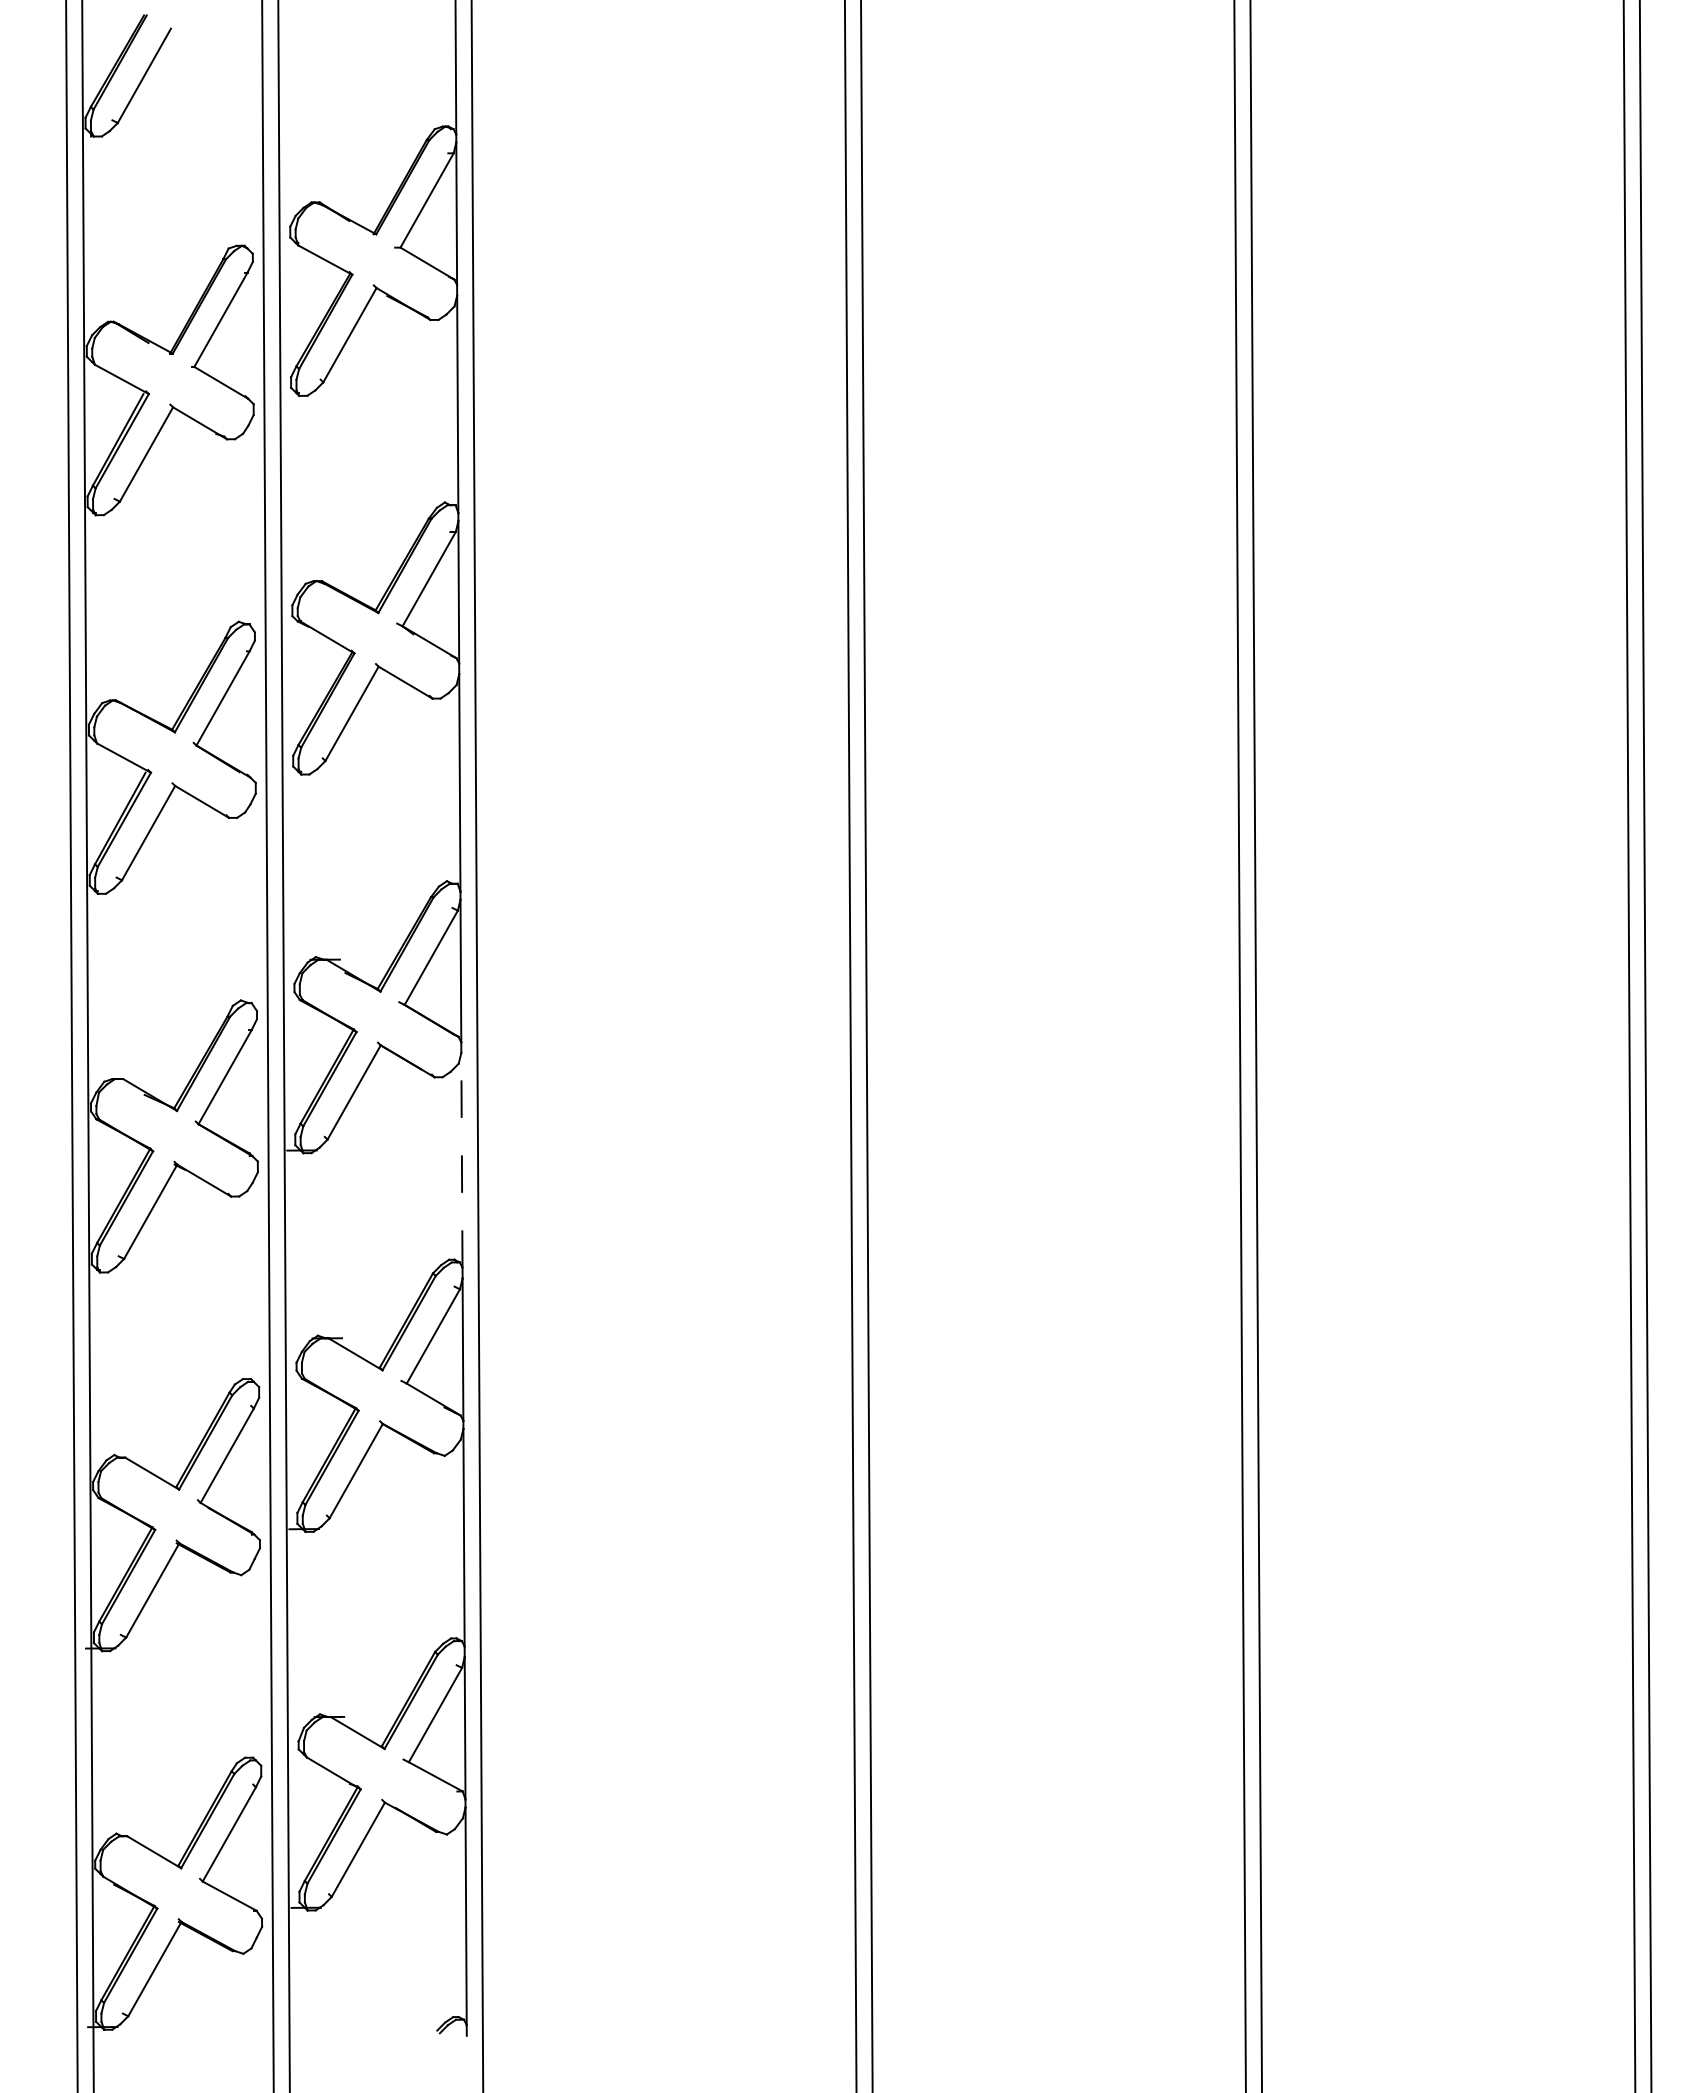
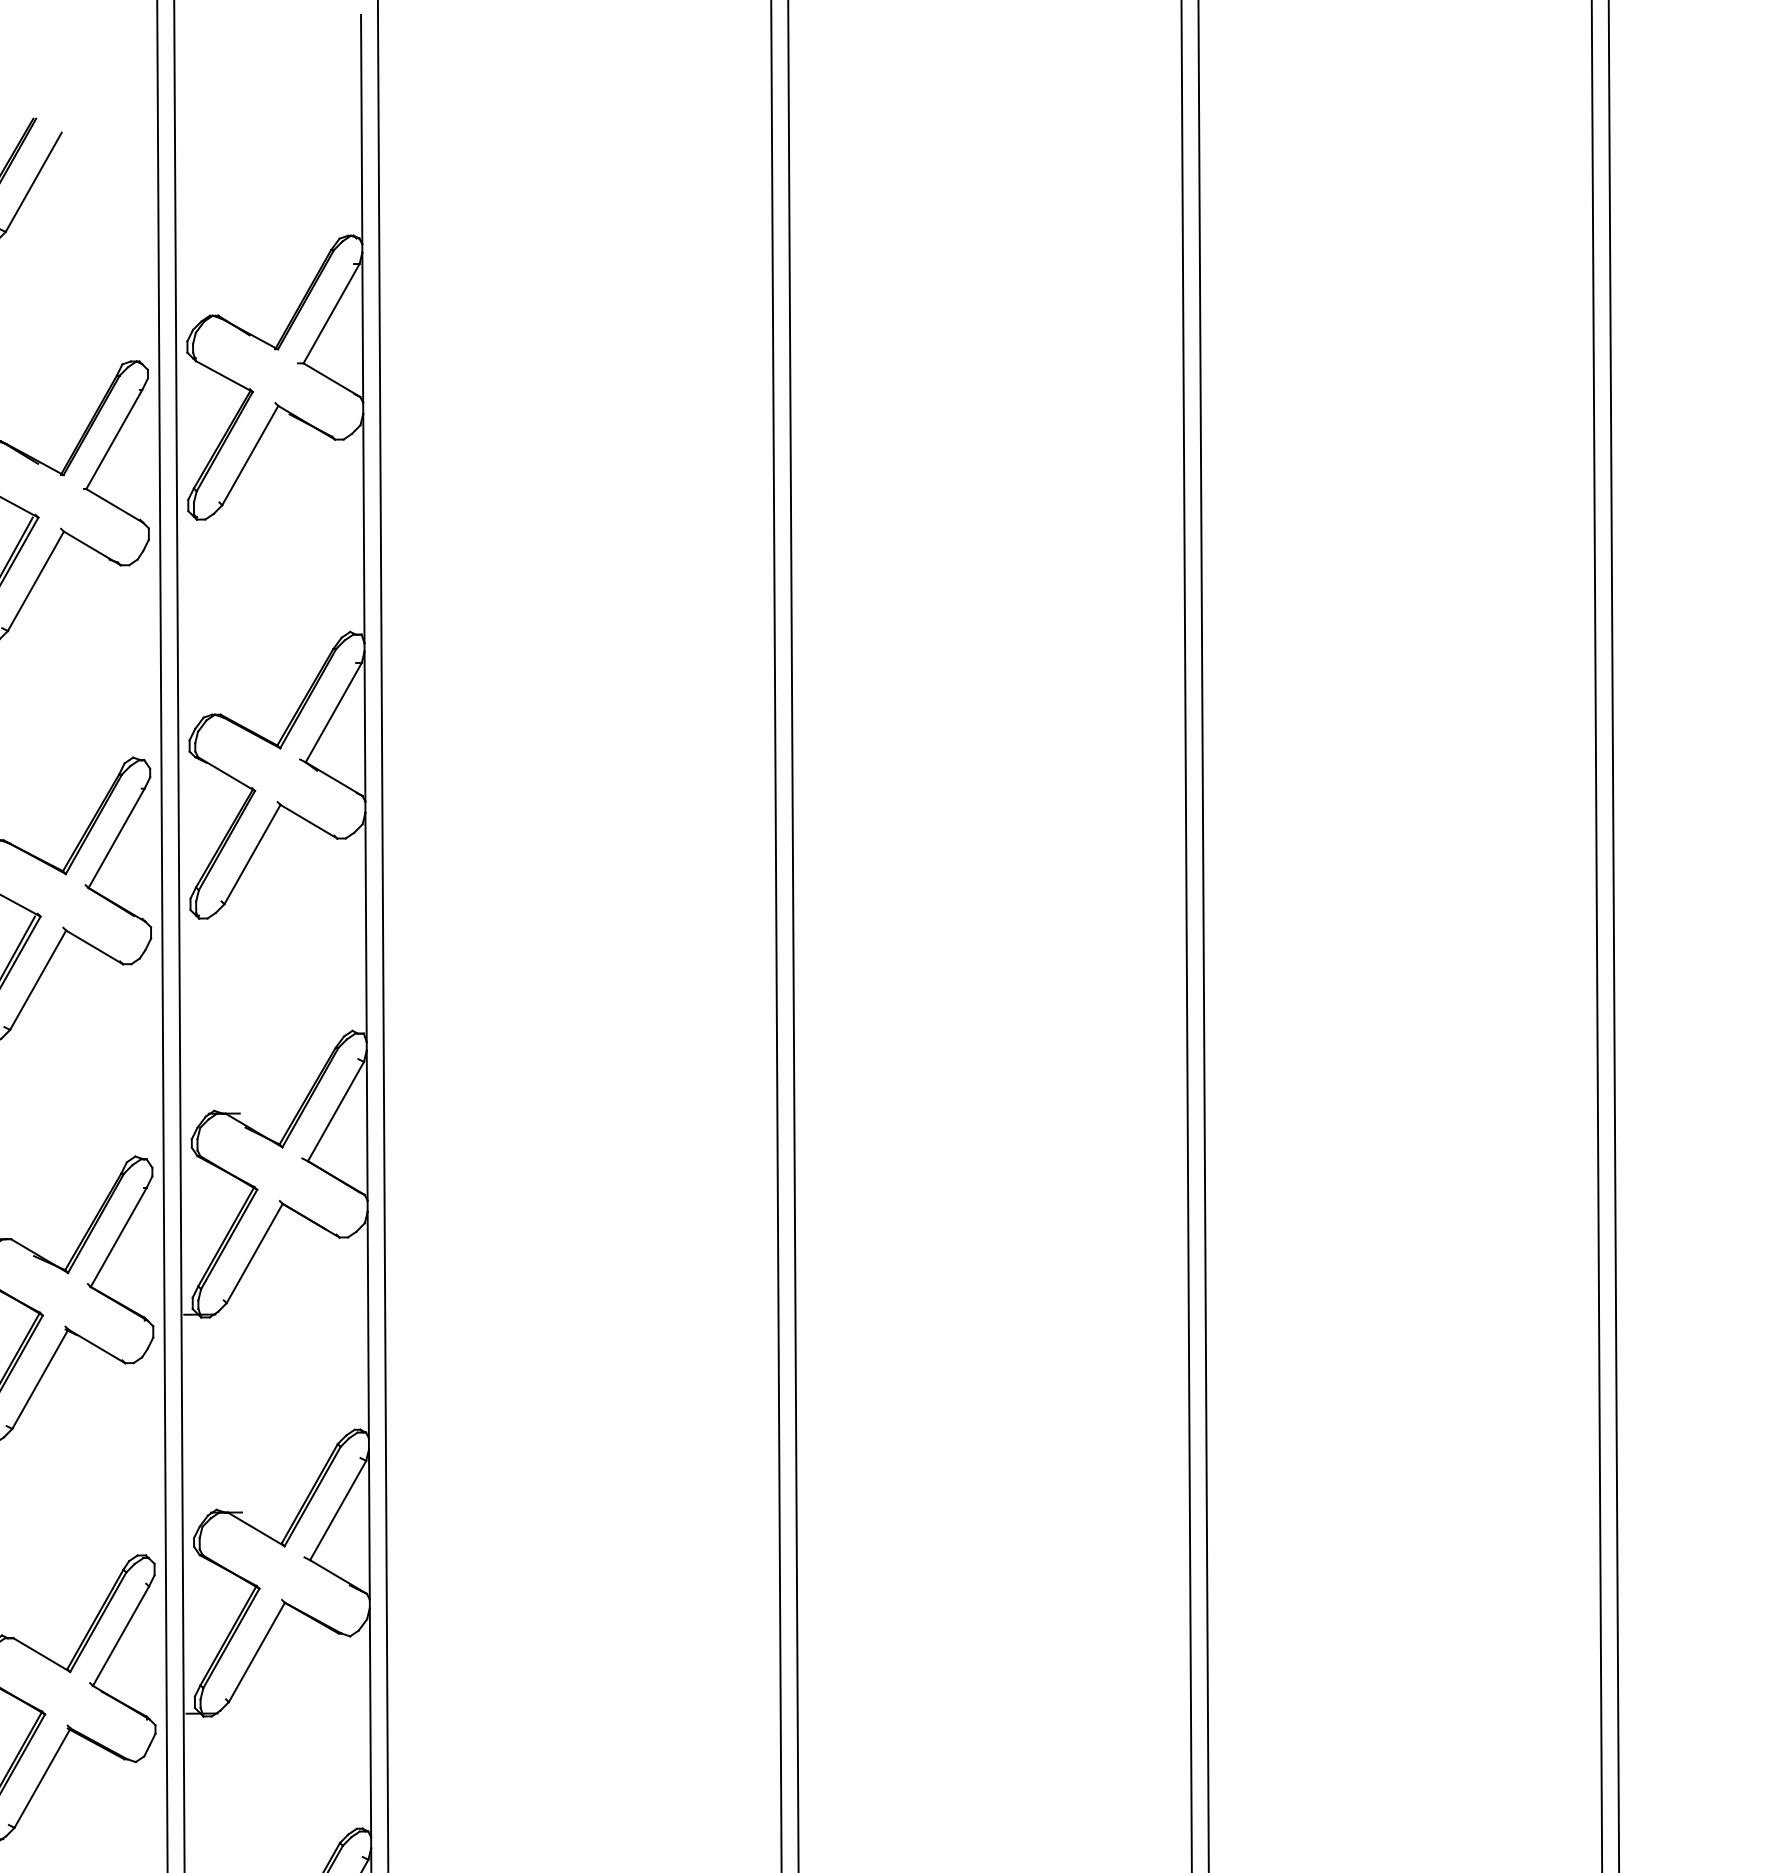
line: (461, 1159) -> (367, 1324), dashed -> solid

